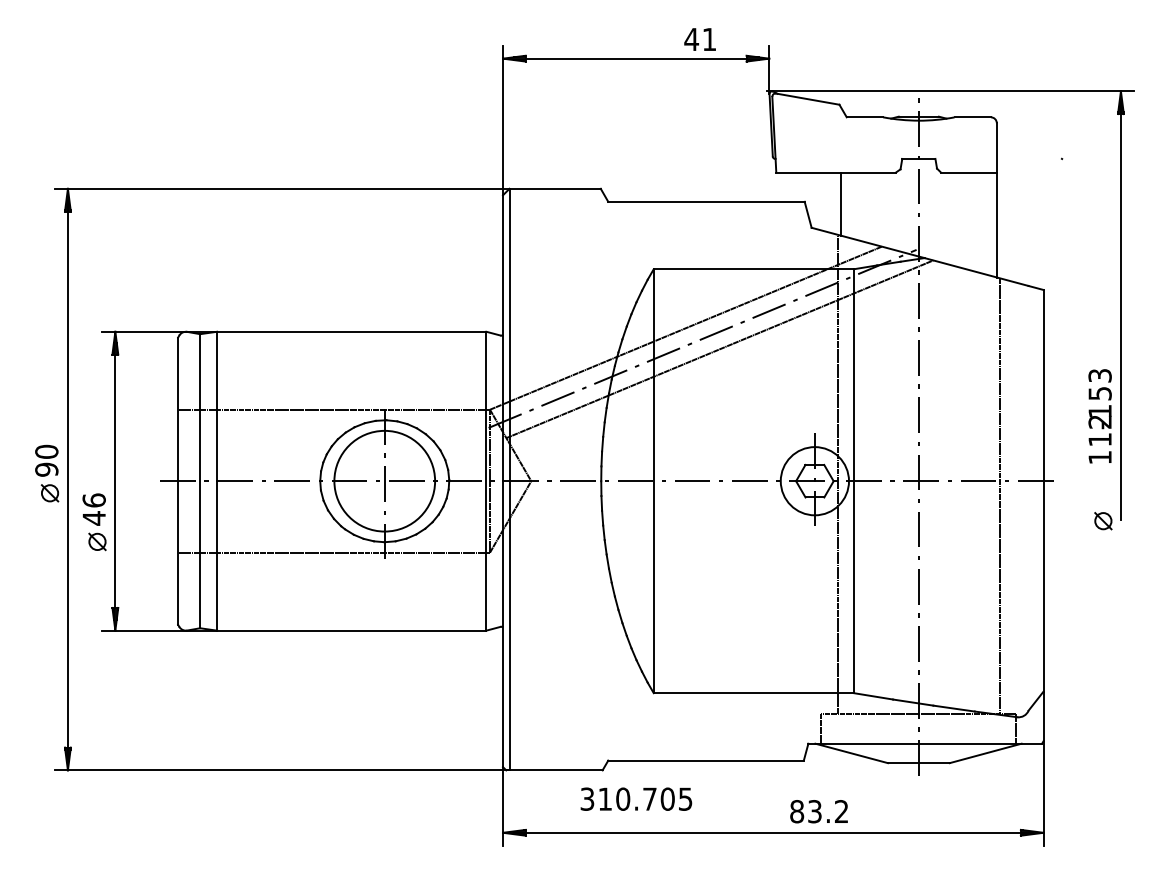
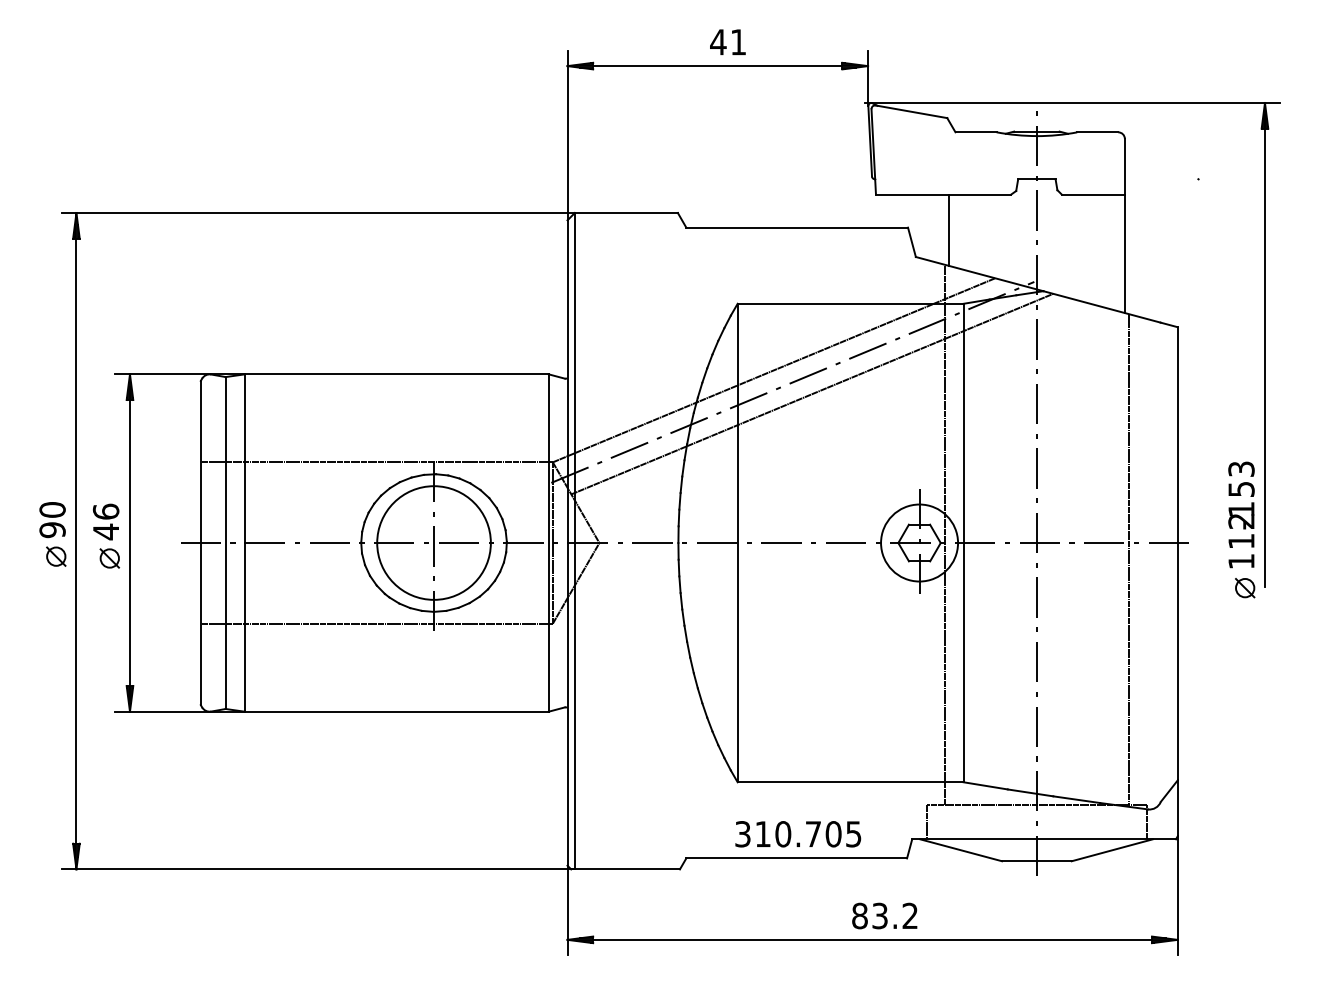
text: (699, 39) -> (727, 42), moved
text: (1099, 416) -> (1240, 515), moved
part: (94, 522) -> (106, 536), moved
text: (636, 798) -> (798, 833), moved
text: (818, 811) -> (884, 915), moved

